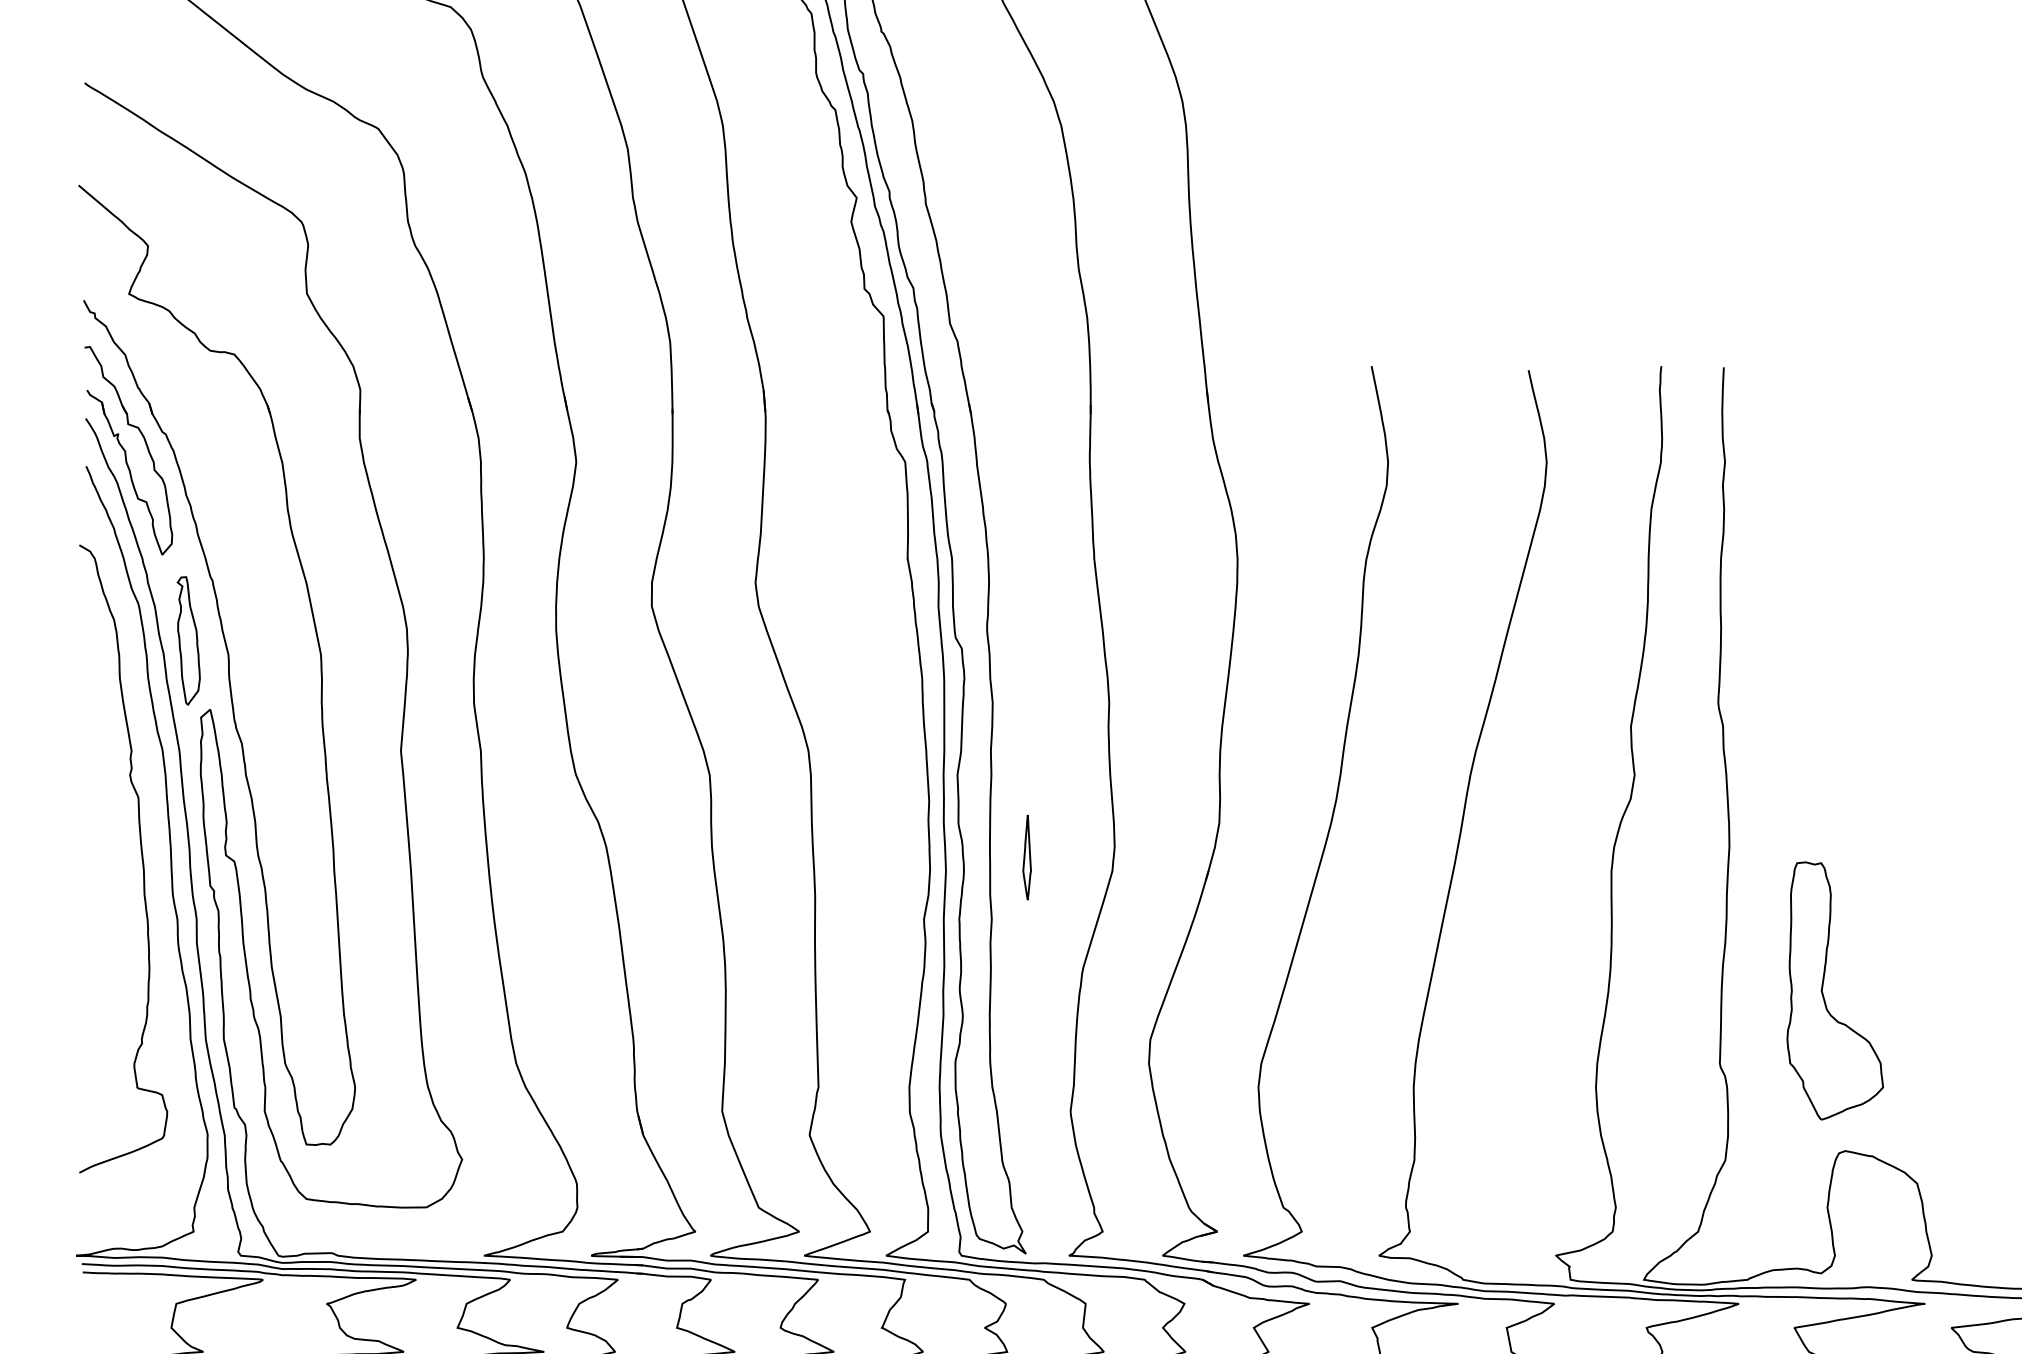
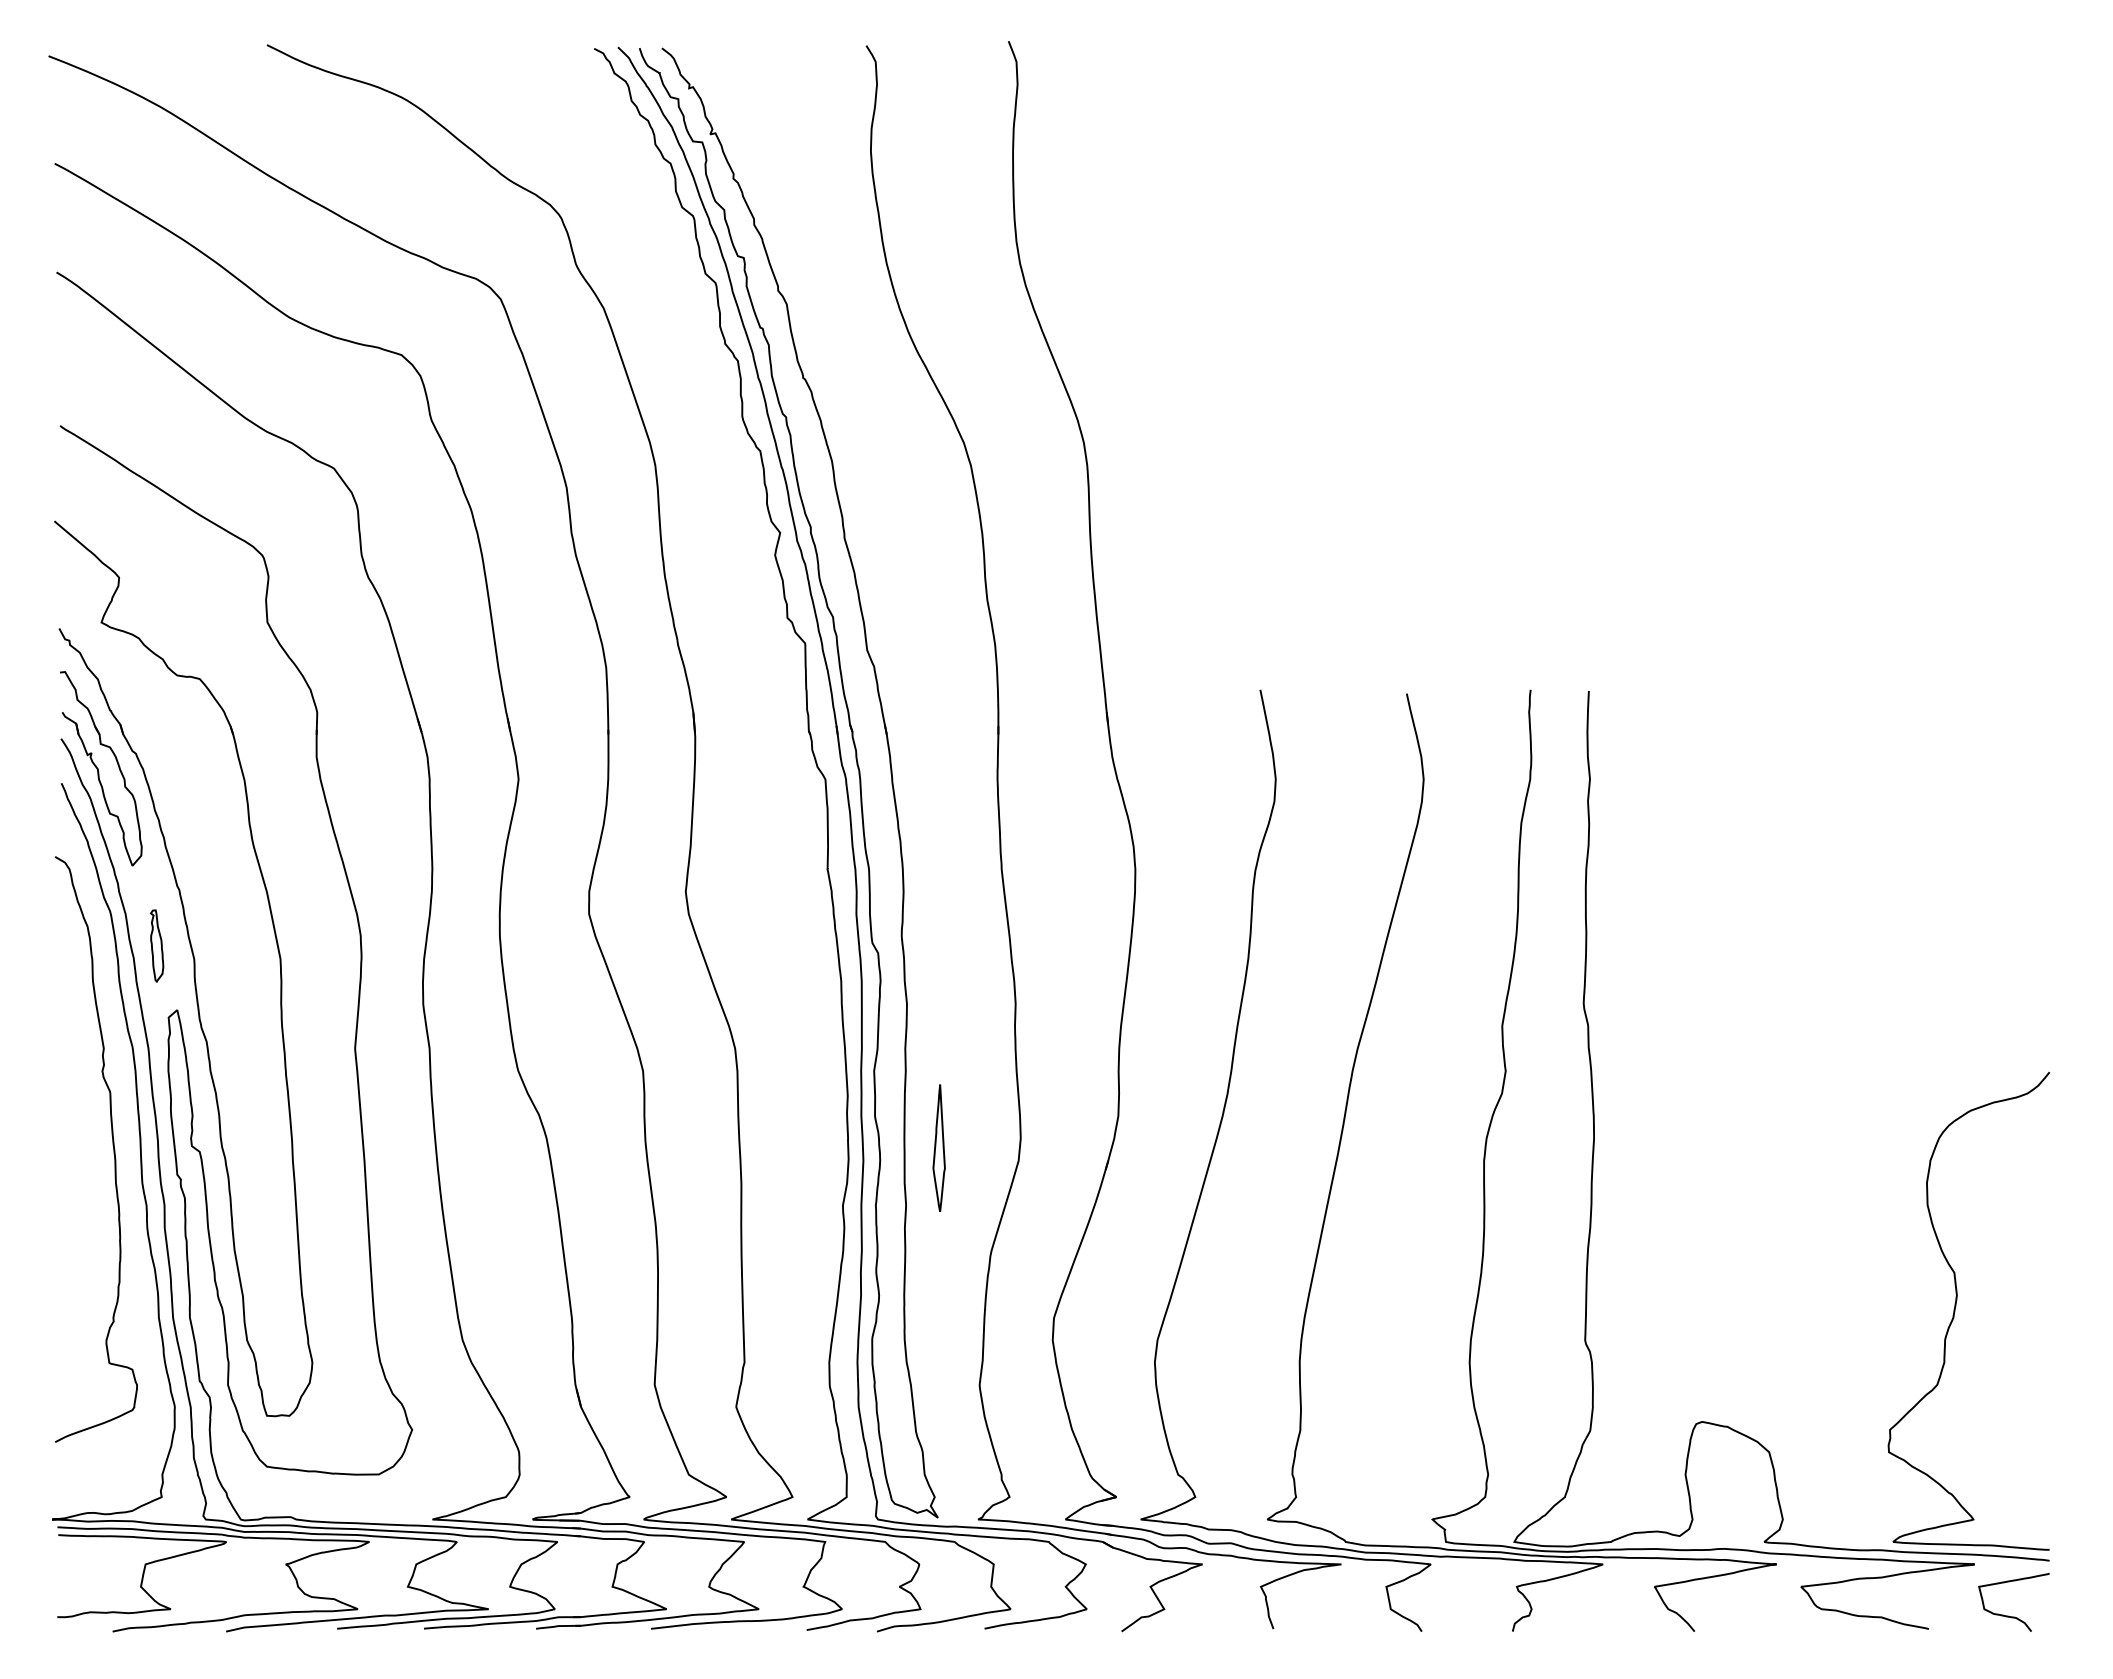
part: (188, 640) -> (156, 945), size x0.6
part: (1026, 856) -> (938, 1147), size x1.6
part: (1824, 995) -> (1682, 1276), removed

